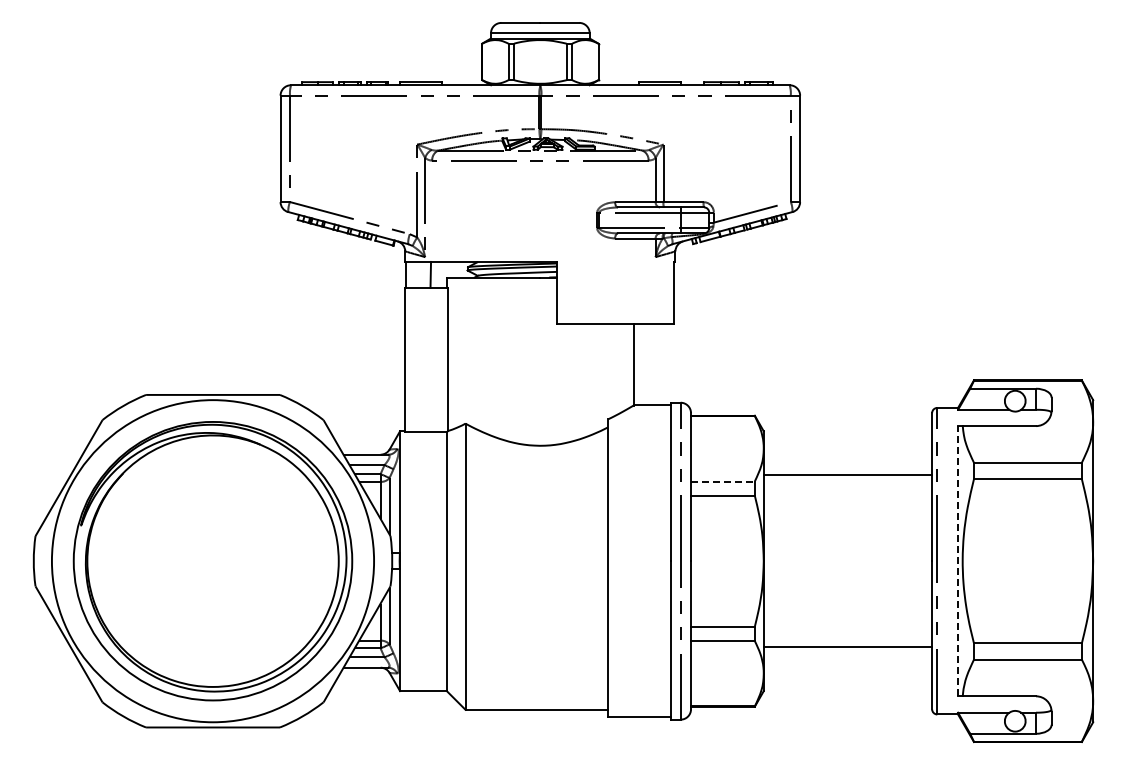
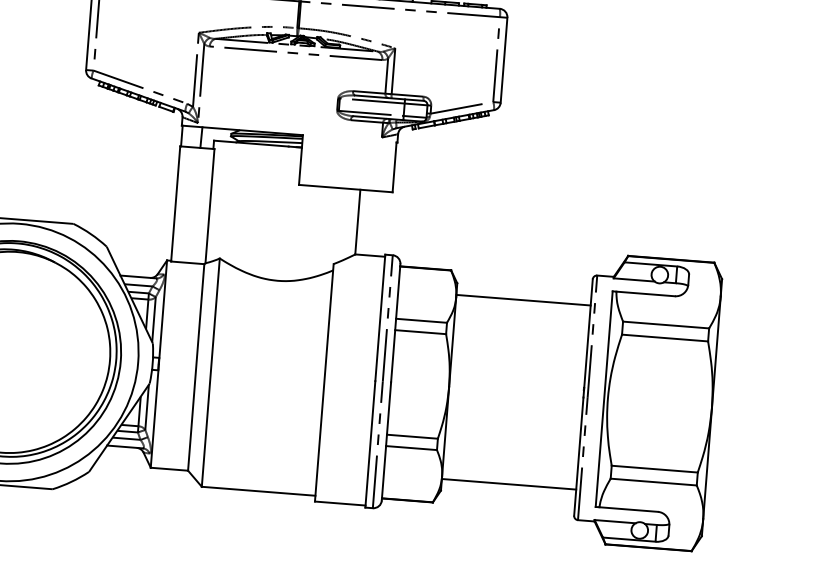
line: (847, 474) -> (523, 299), moved
line: (722, 481) -> (421, 320), dashed -> solid
line: (958, 560) -> (604, 398), dashed -> solid
line: (847, 646) -> (508, 484), moved

